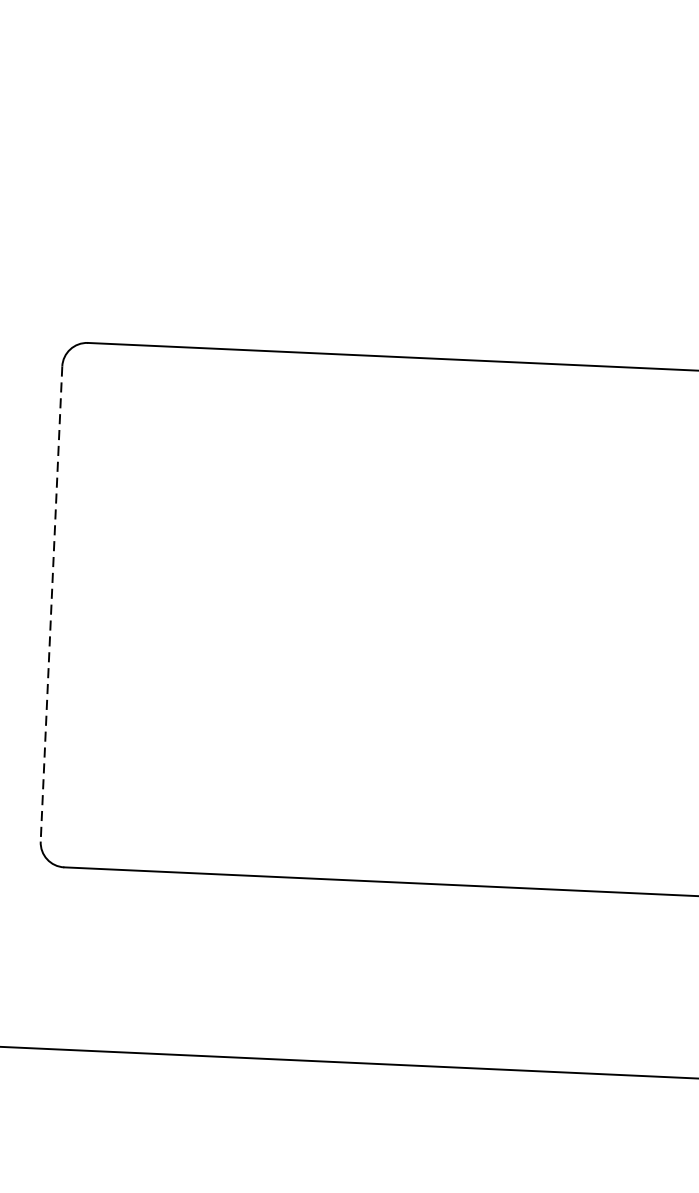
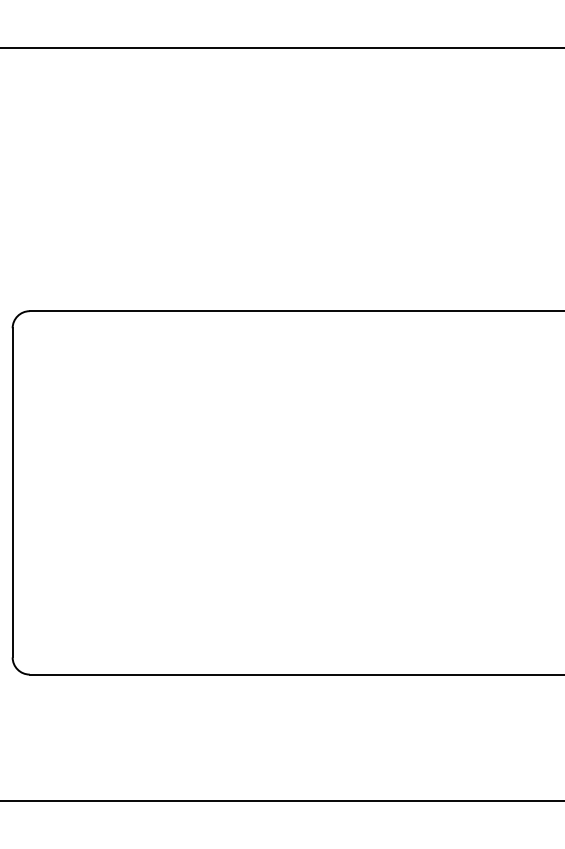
line: (51, 603) -> (12, 492), dashed -> solid

